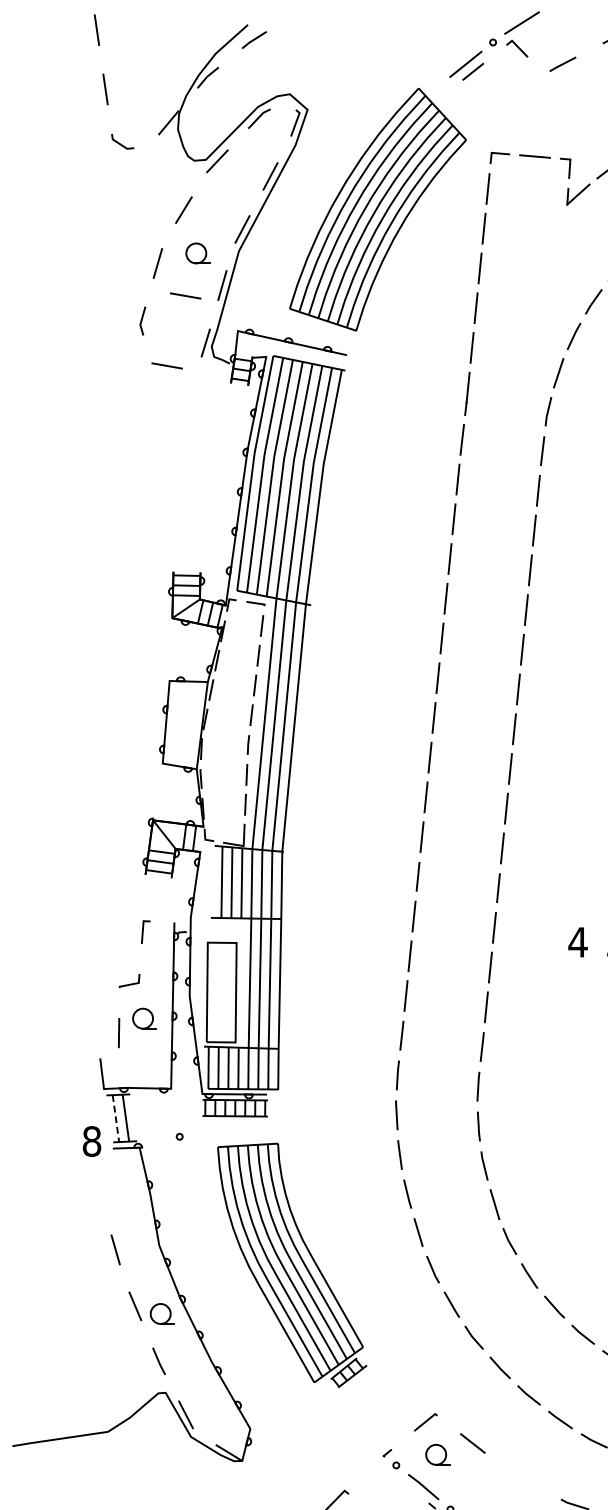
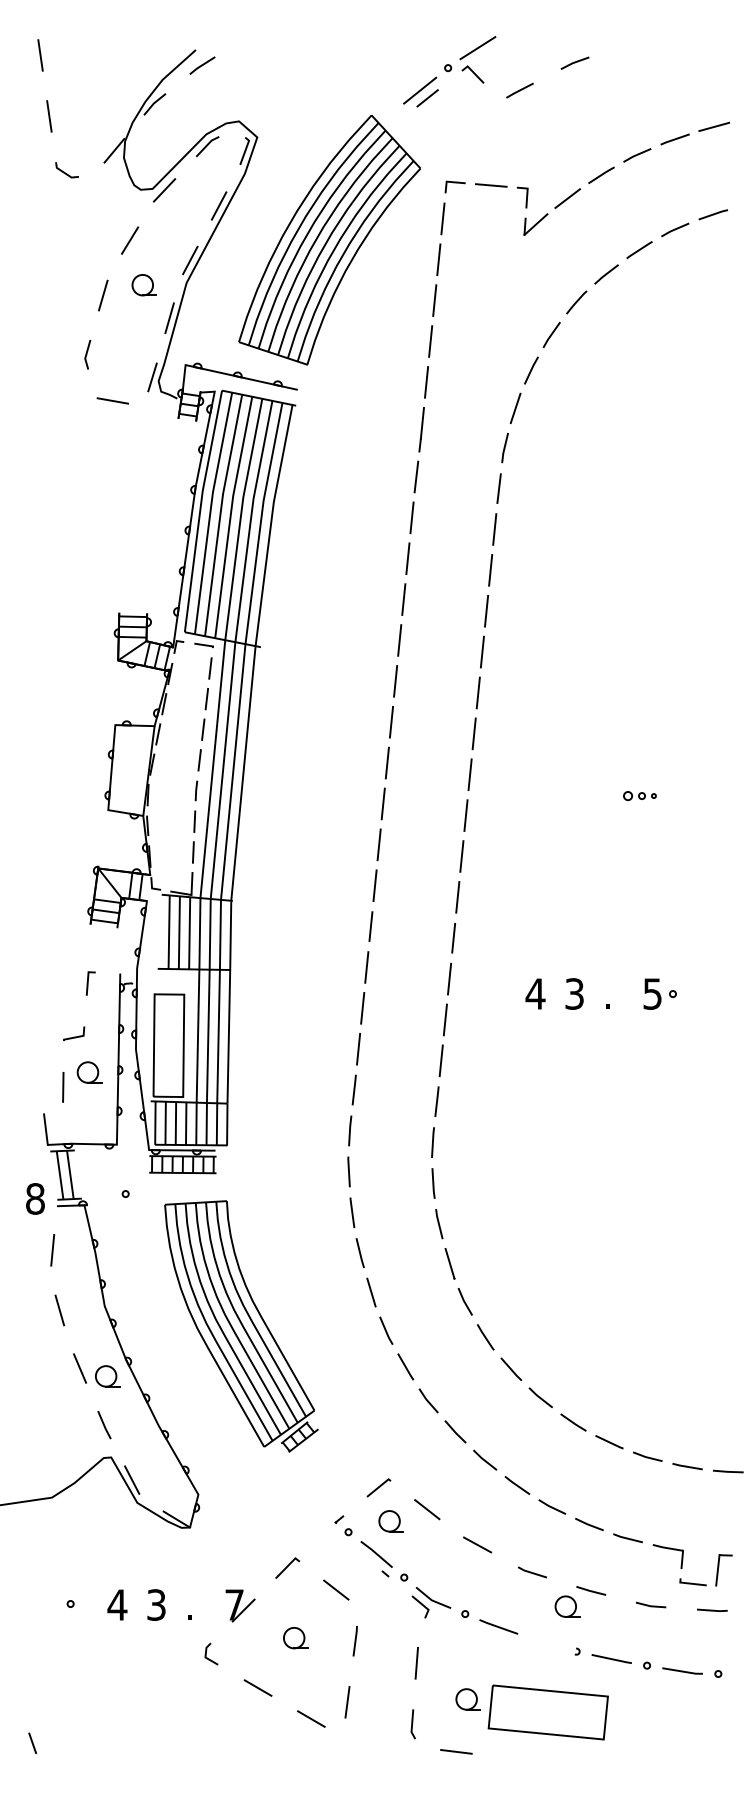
line: (185, 295) -> (131, 328), removed
line: (116, 1118) -> (60, 1175), dashed -> solid
line: (108, 1190) -> (52, 1249), added
line: (521, 1477) -> (477, 1544), added

